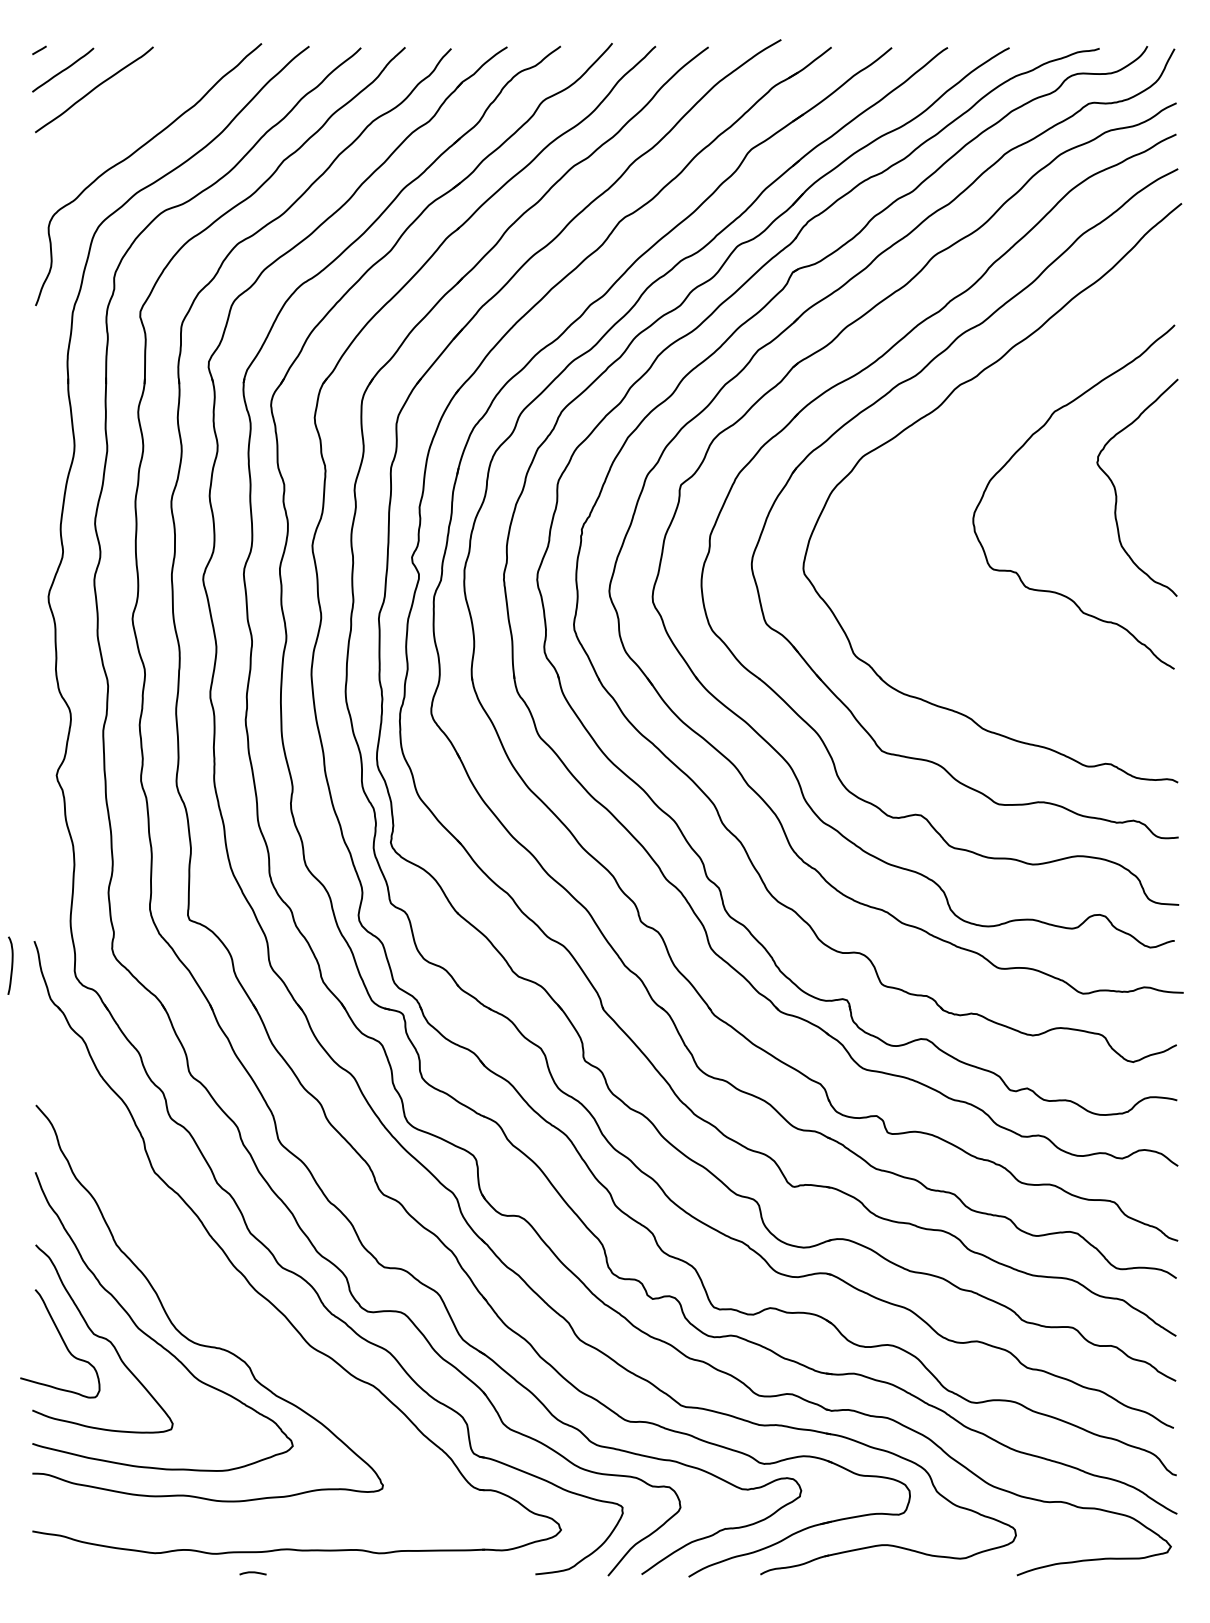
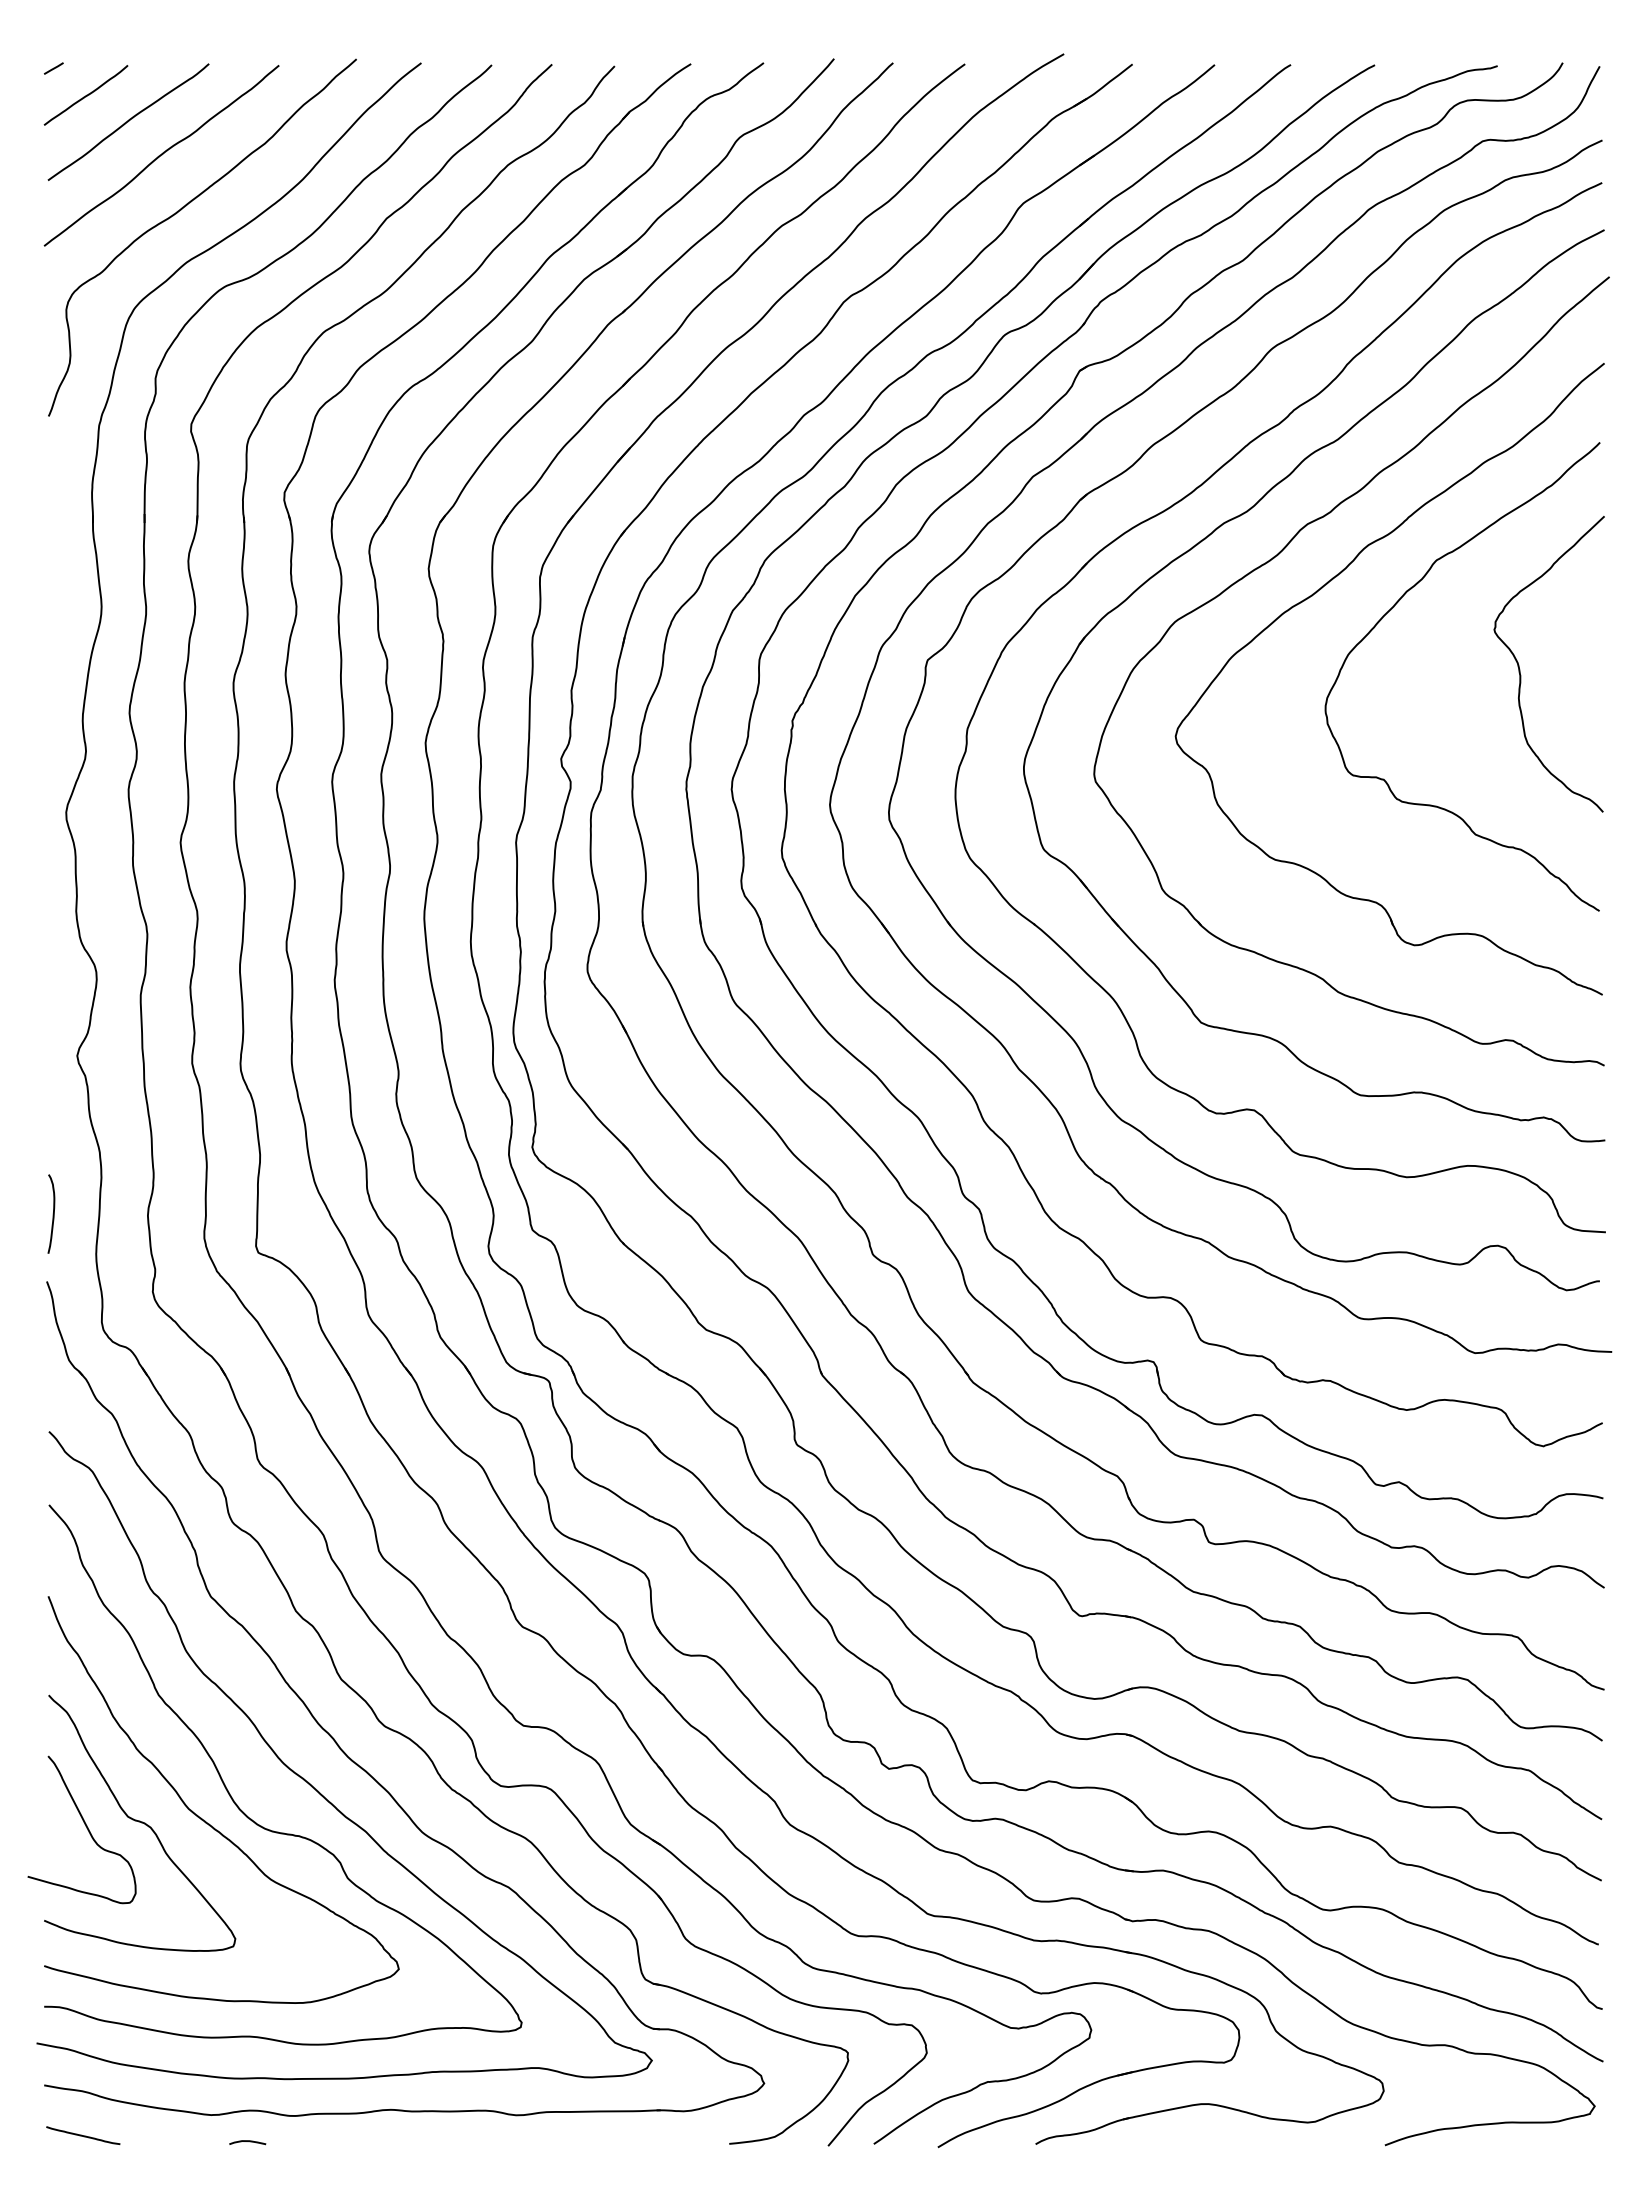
curve: (118, 114) -> (161, 155), added
part: (970, 432) -> (1321, 589), added
curve: (11, 965) -> (52, 1213), moved
curve: (233, 1314) -> (317, 1789), added
line: (61, 1568) -> (83, 2135), added
curve: (252, 1572) -> (247, 2141), moved

